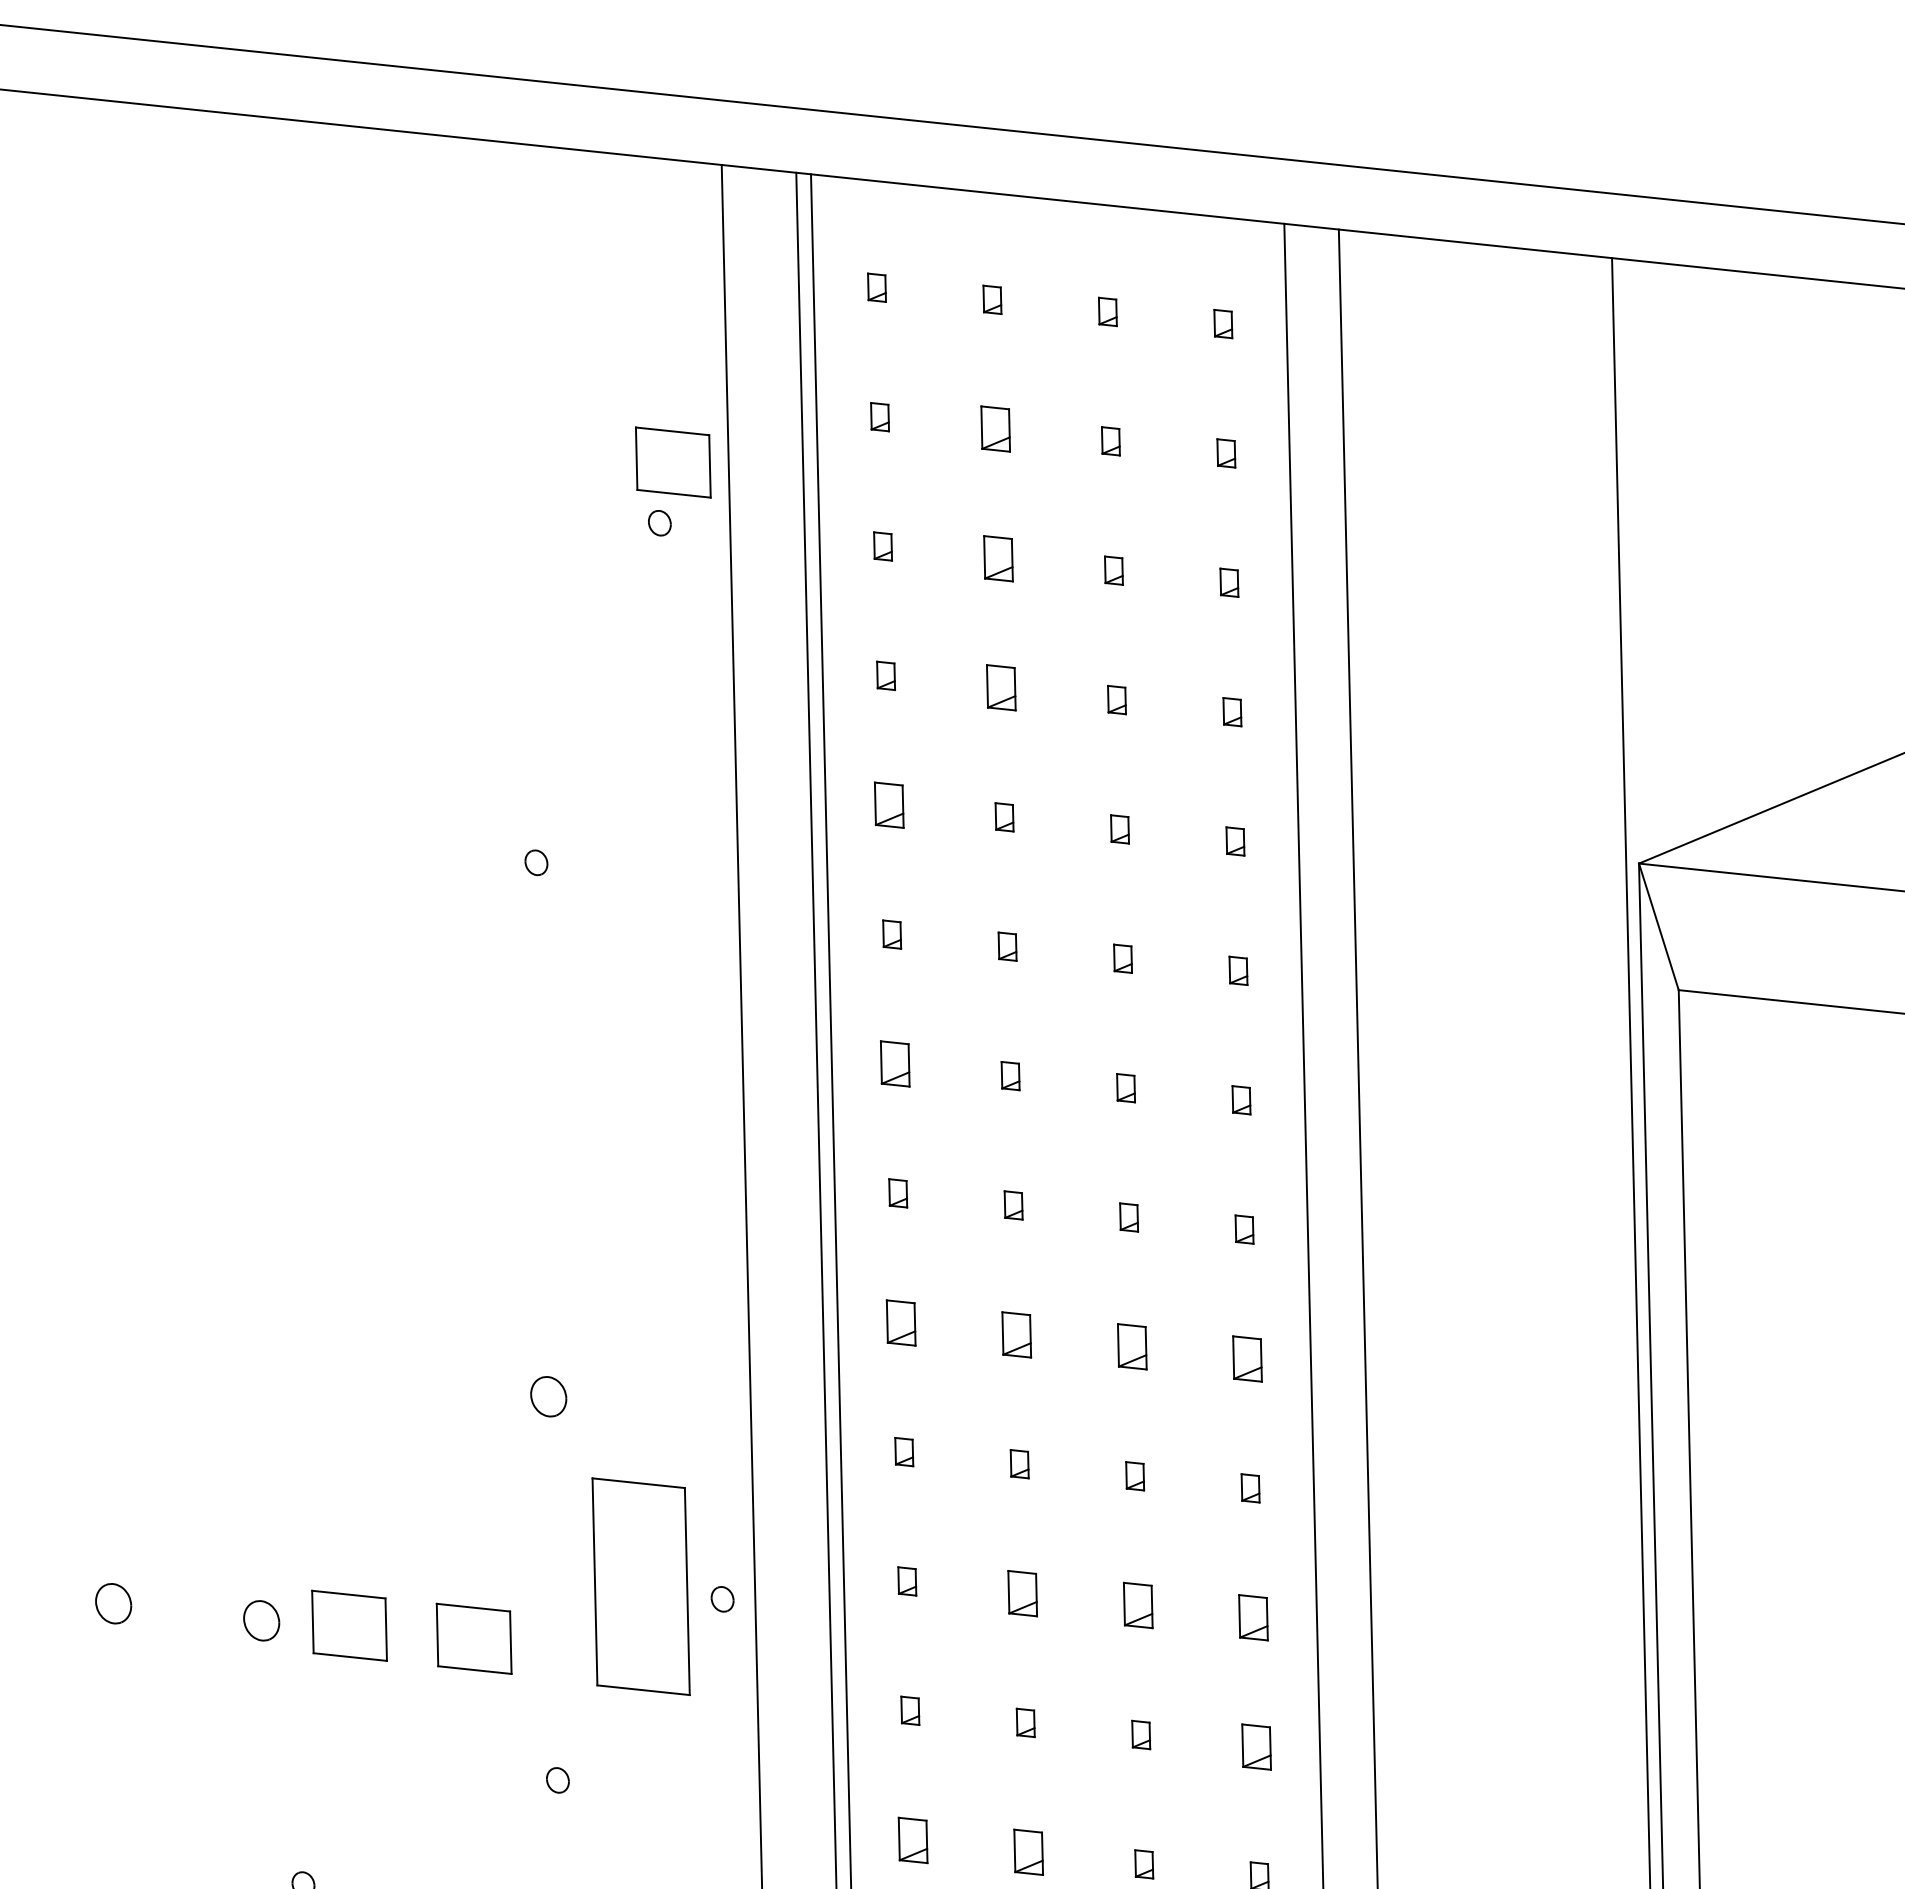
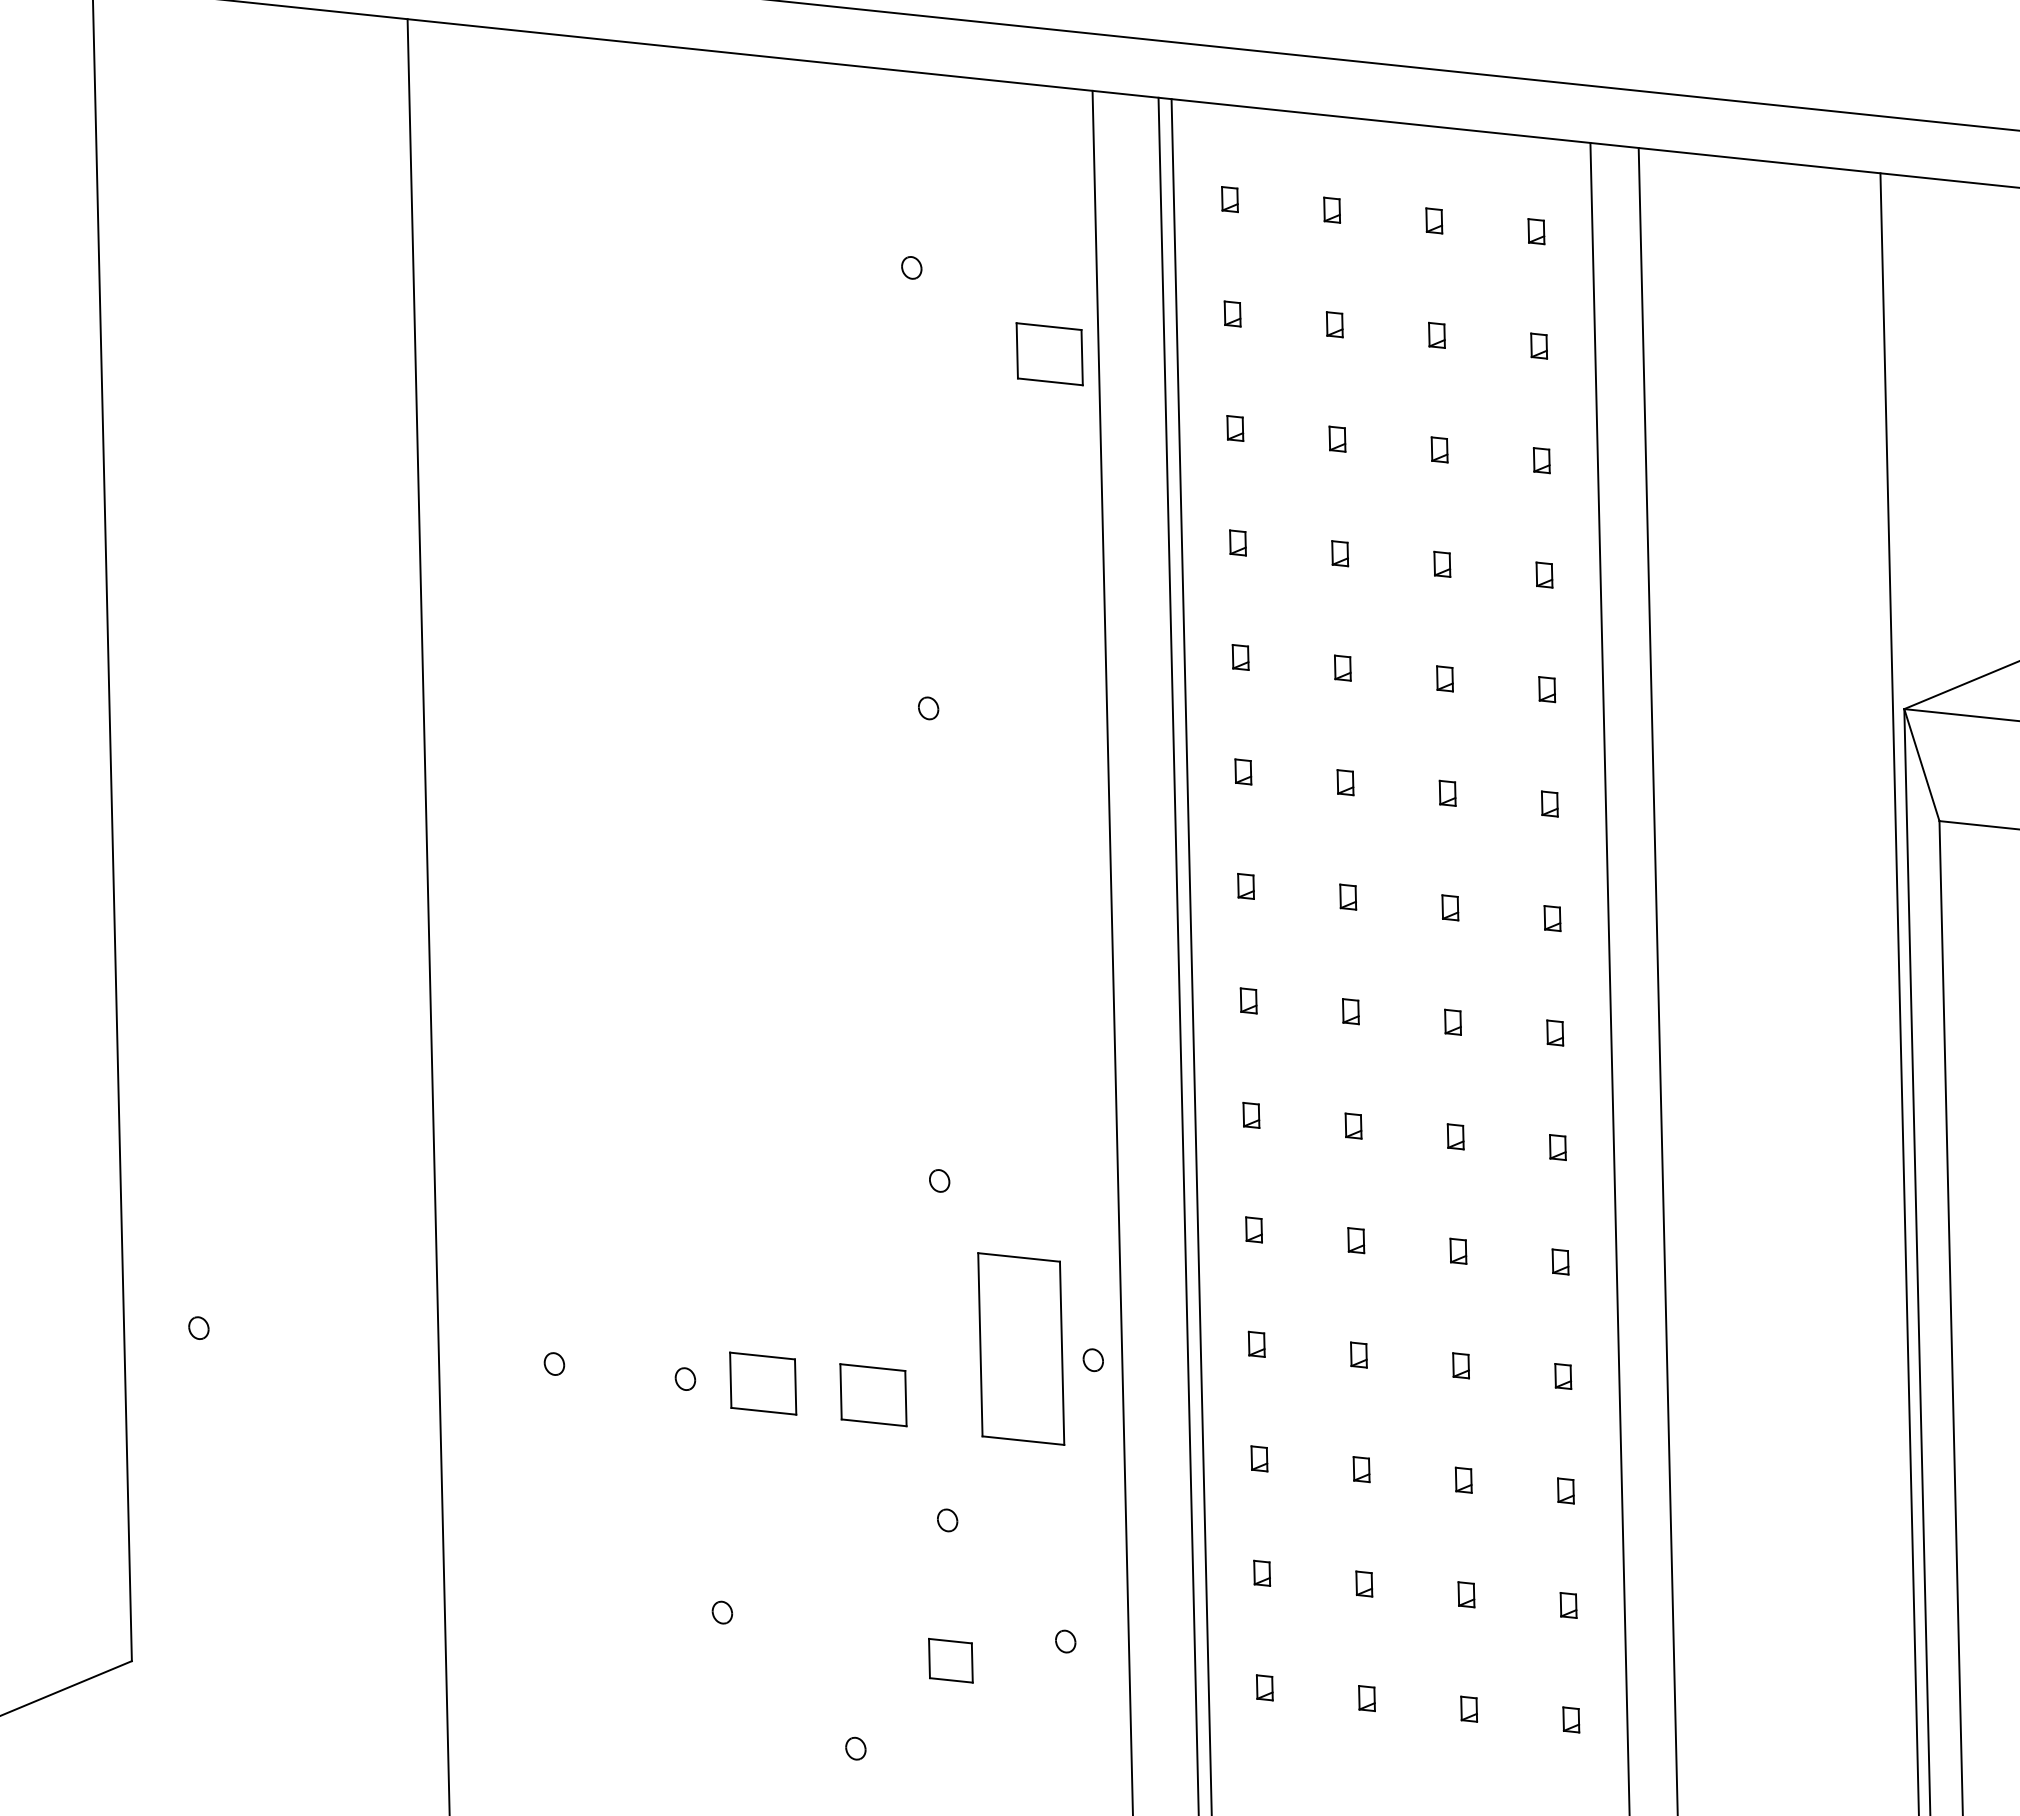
part: (995, 428) -> (1334, 324), size x0.62
part: (659, 522) -> (911, 267), moved
part: (998, 557) -> (1337, 438), size x0.62
part: (1001, 687) -> (1340, 553), size x0.62
part: (888, 805) -> (1240, 657), size x0.62
part: (894, 1064) -> (1245, 886), size x0.62
part: (901, 1321) -> (1251, 1114), size x0.62
part: (1016, 1334) -> (1353, 1125), size x0.62
part: (1131, 1346) -> (1455, 1136), size x0.62
part: (1247, 1358) -> (1557, 1147), size x0.62
part: (548, 1396) -> (939, 1180), size x0.62
part: (1022, 1592) -> (1358, 1354), size x0.62
part: (113, 1603) -> (554, 1363), size x0.62
part: (1137, 1605) -> (1460, 1365), size x0.62
part: (1253, 1617) -> (1563, 1376), size x0.62
part: (261, 1620) -> (685, 1378), size x0.62
part: (1256, 1746) -> (1565, 1490), size x0.62
part: (913, 1839) -> (1262, 1572), size x0.62
part: (1029, 1851) -> (1364, 1583), size x0.62

